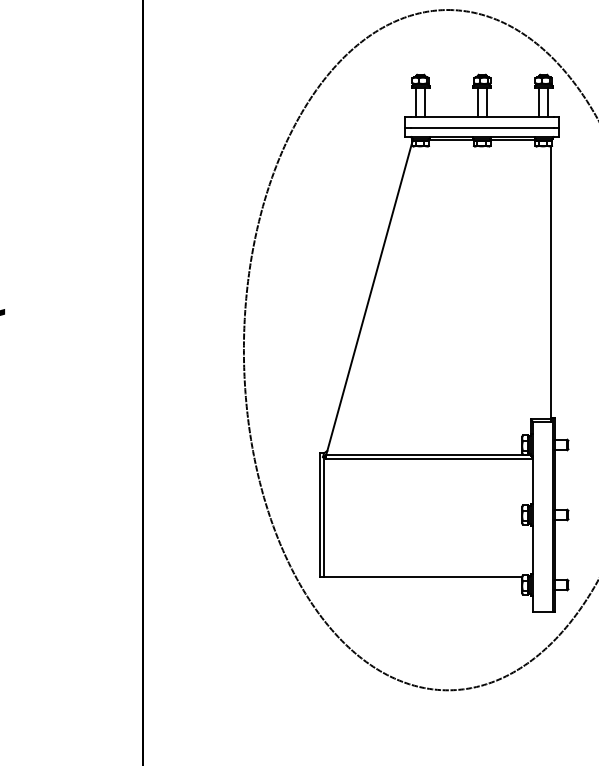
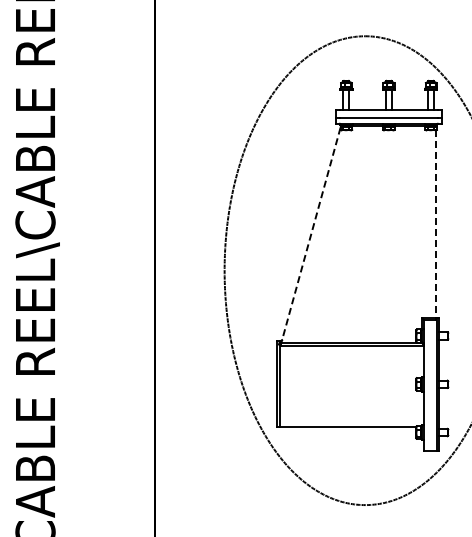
line: (551, 283) -> (436, 224), solid -> dashed
line: (368, 300) -> (310, 236), solid -> dashed

